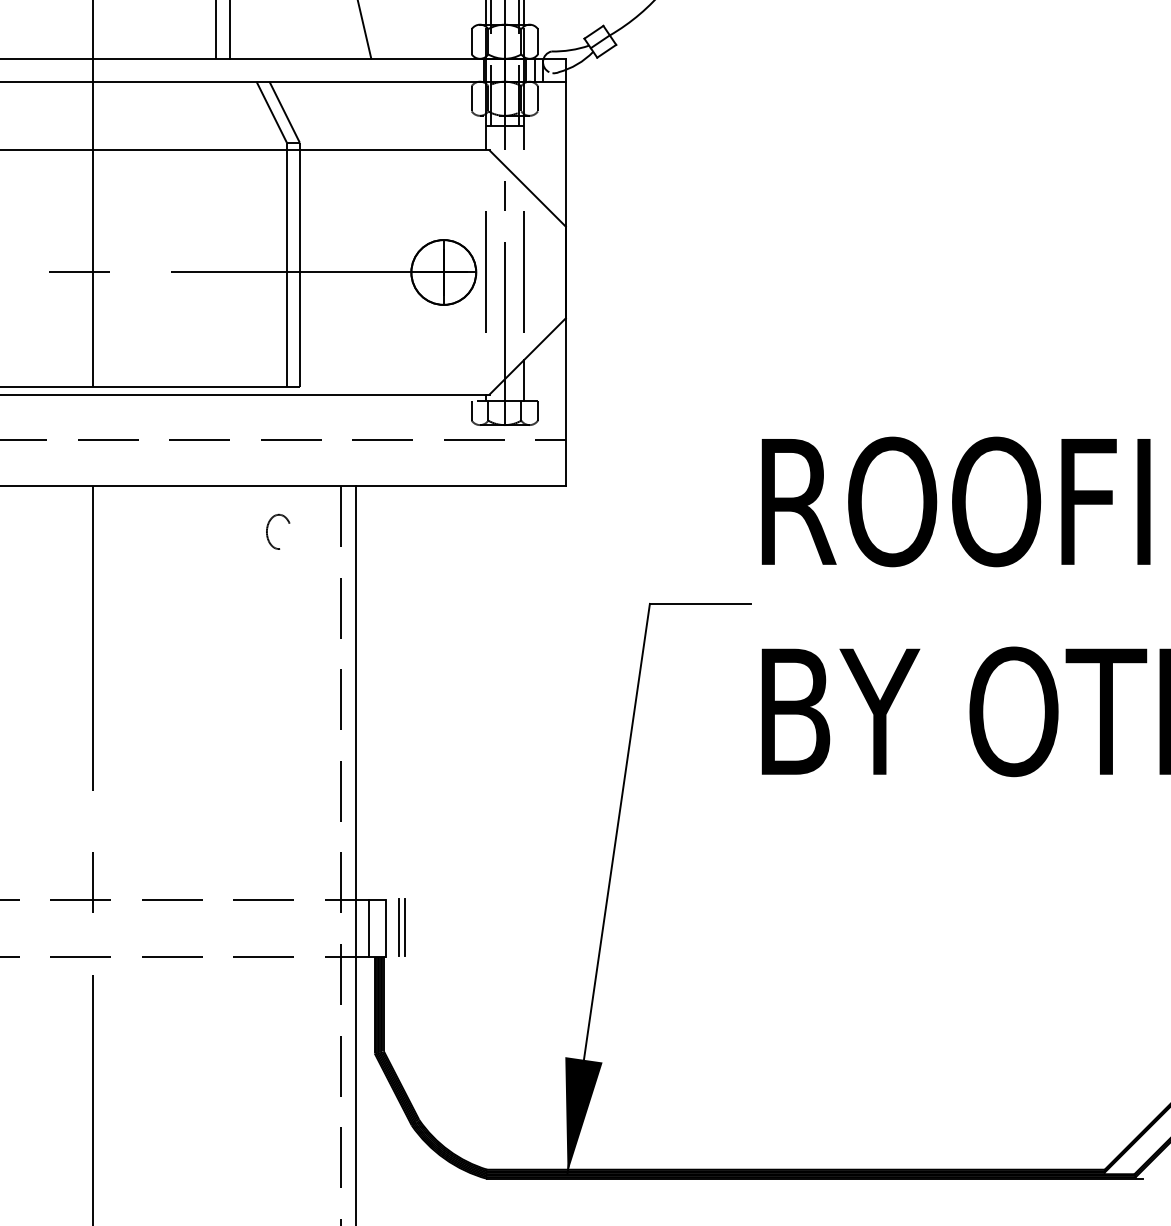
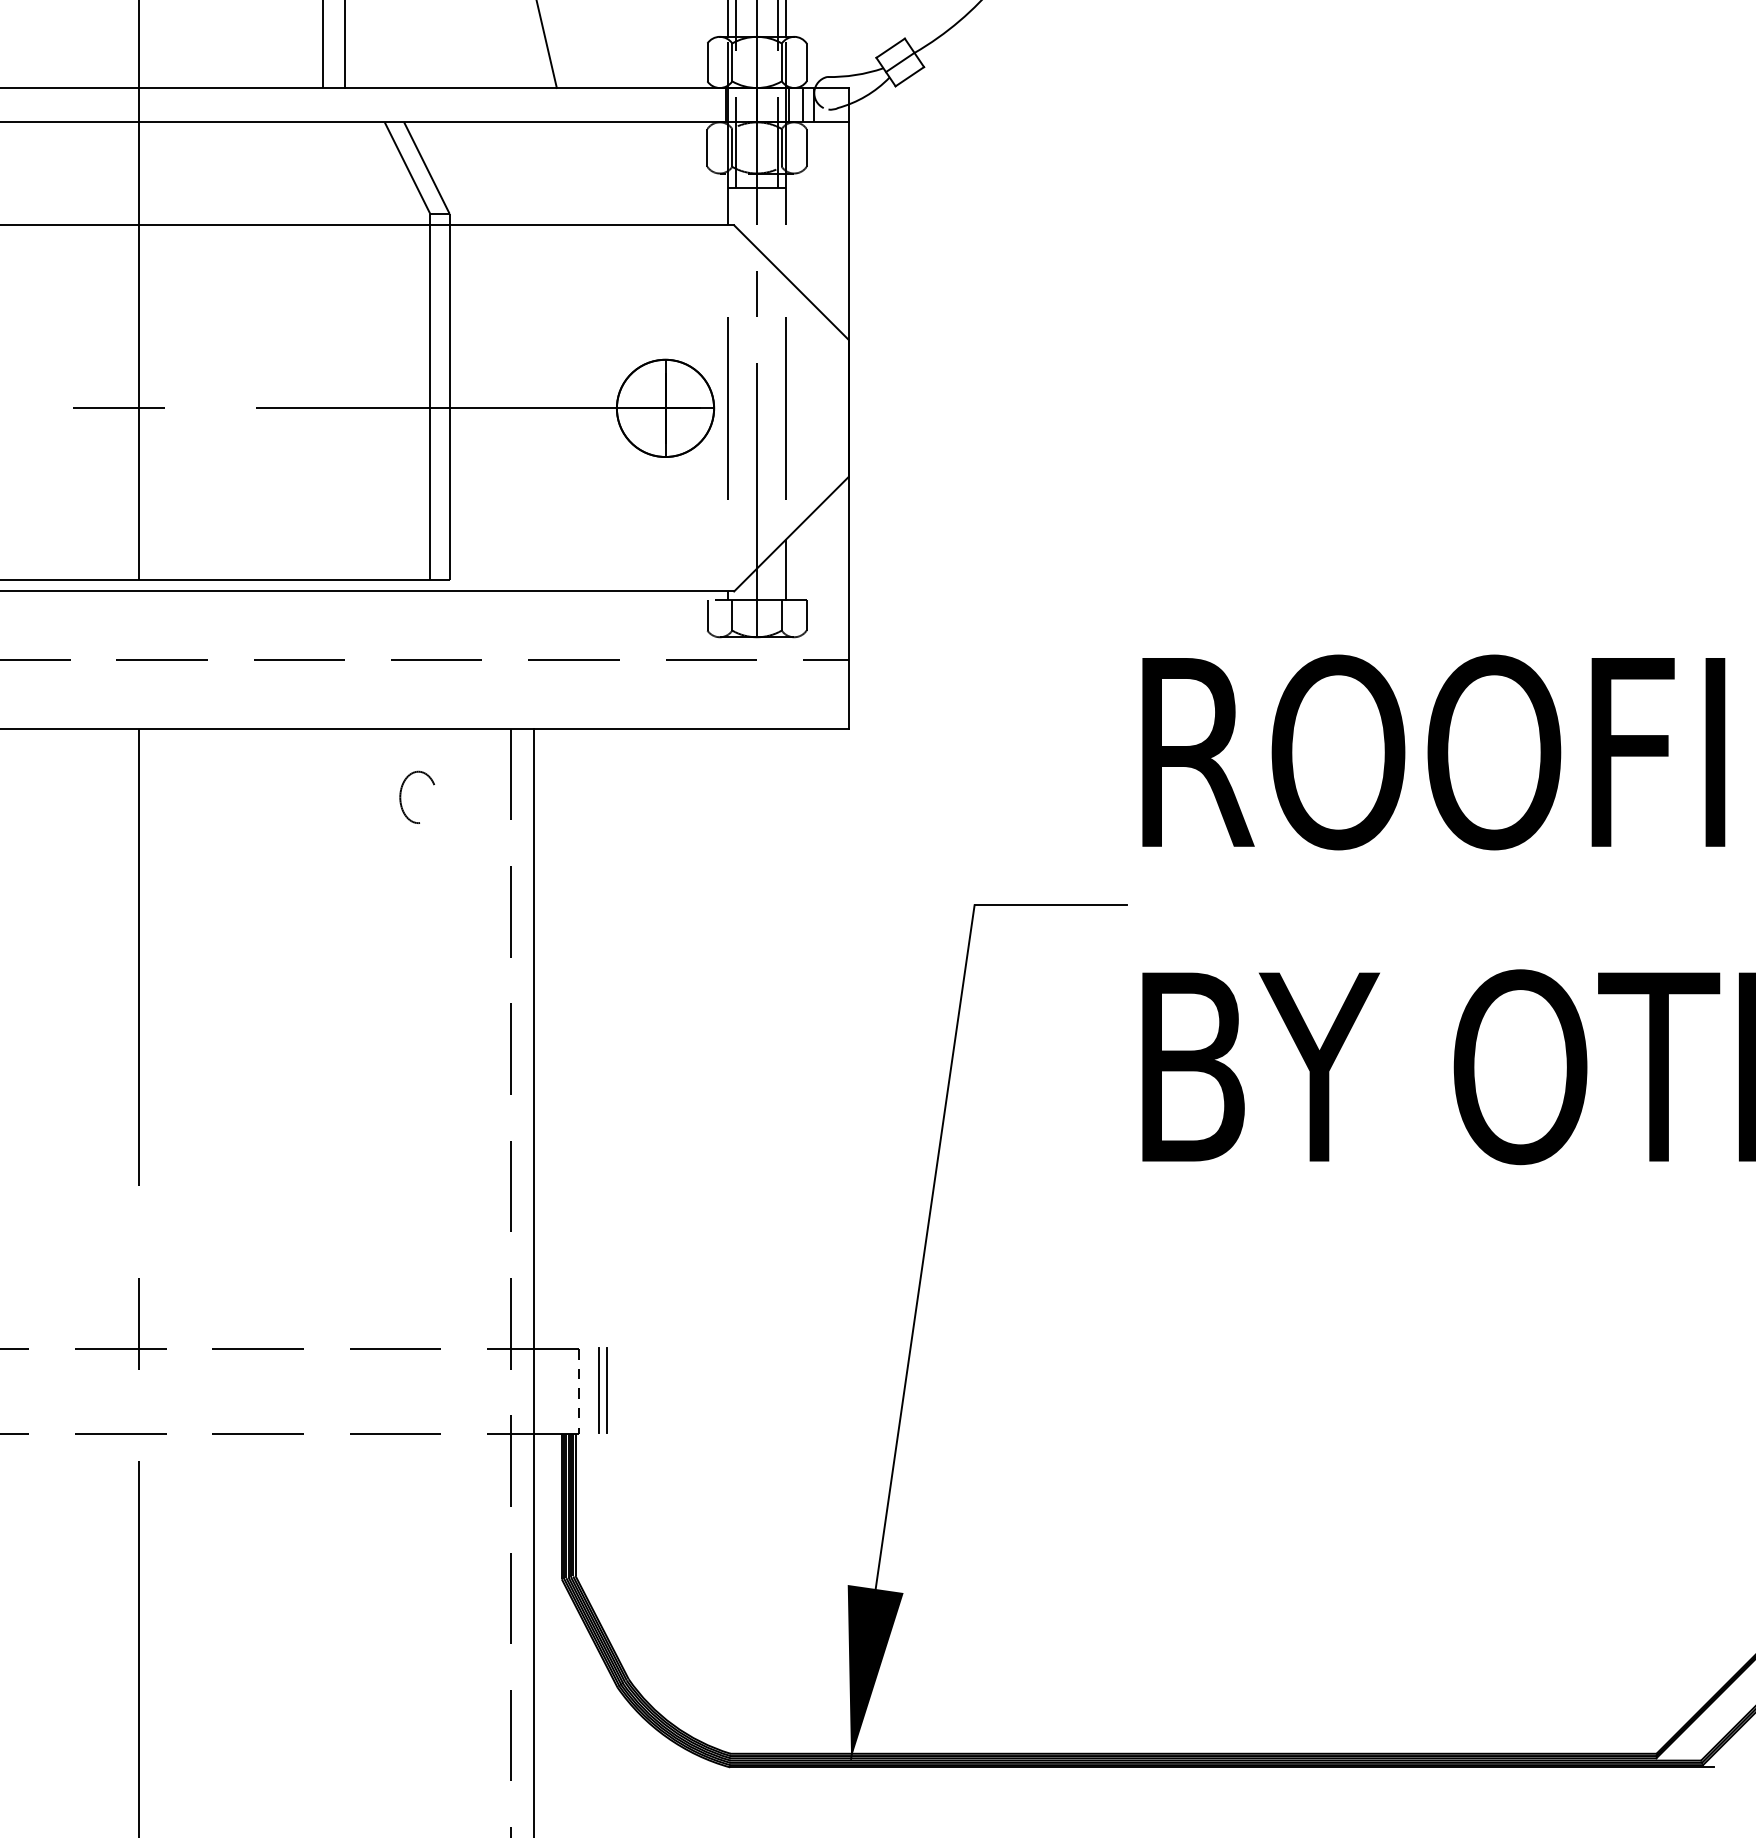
line: (368, 927) -> (552, 1390), removed
line: (385, 928) -> (578, 1392), solid -> dashed

